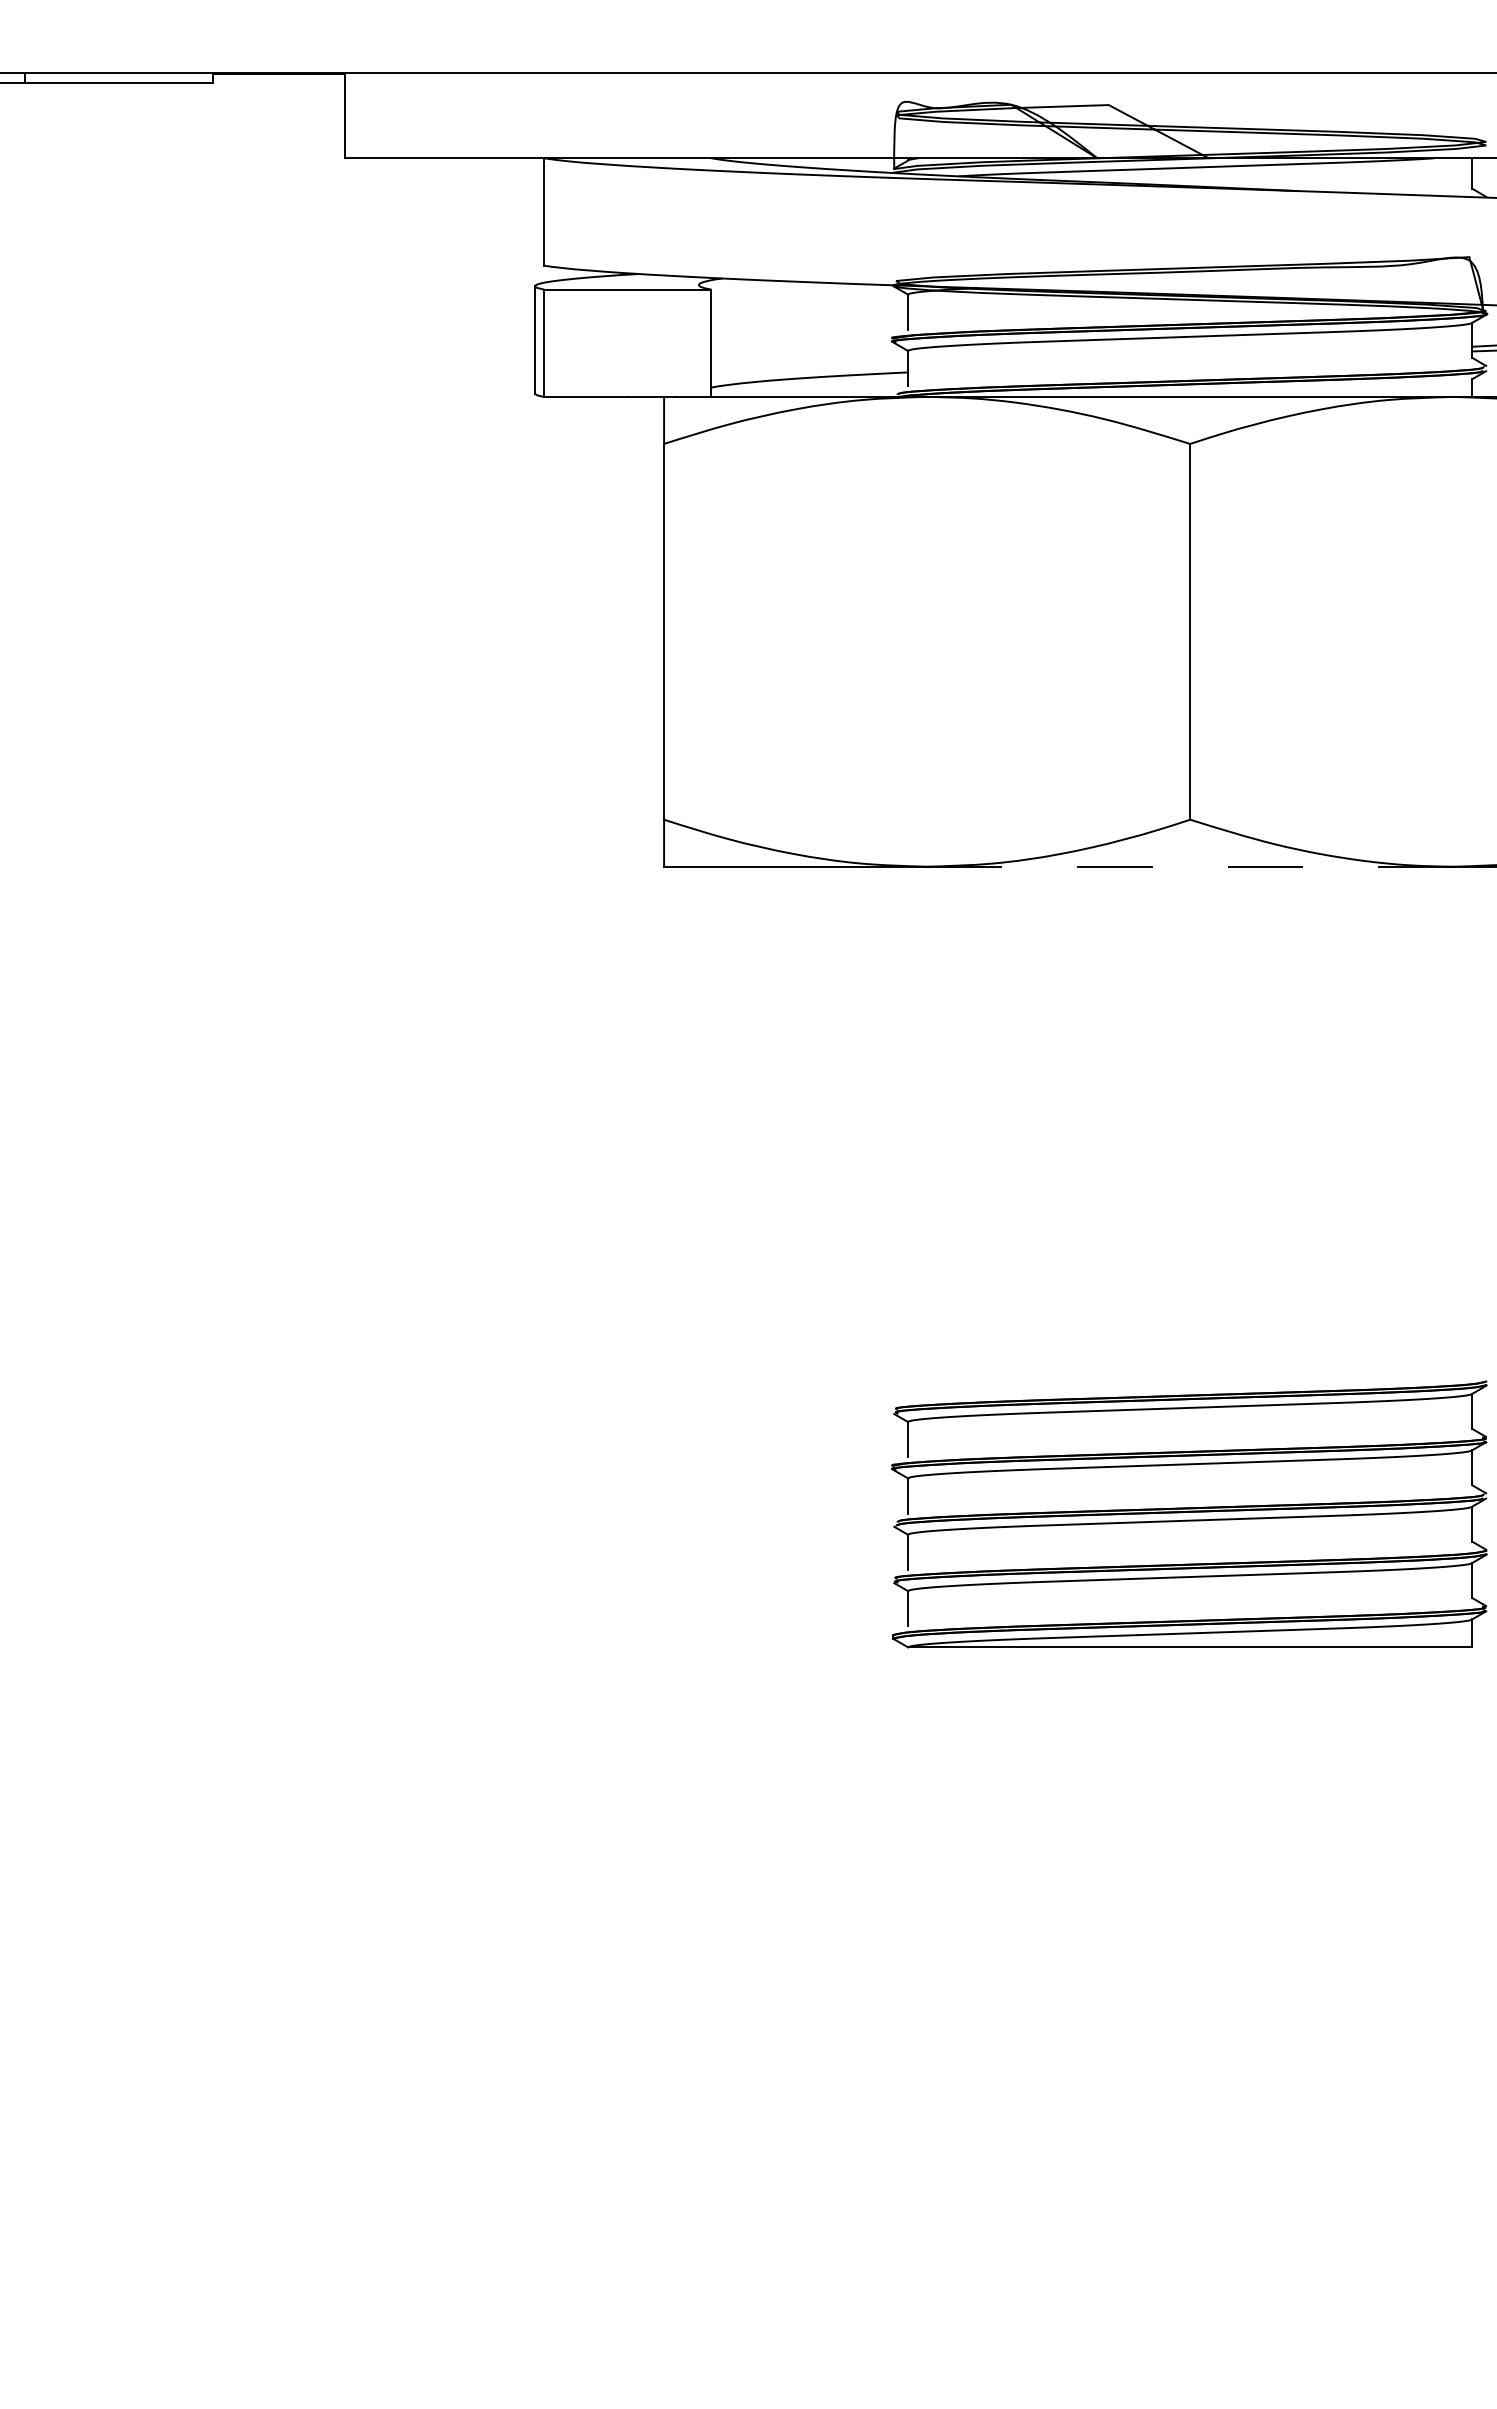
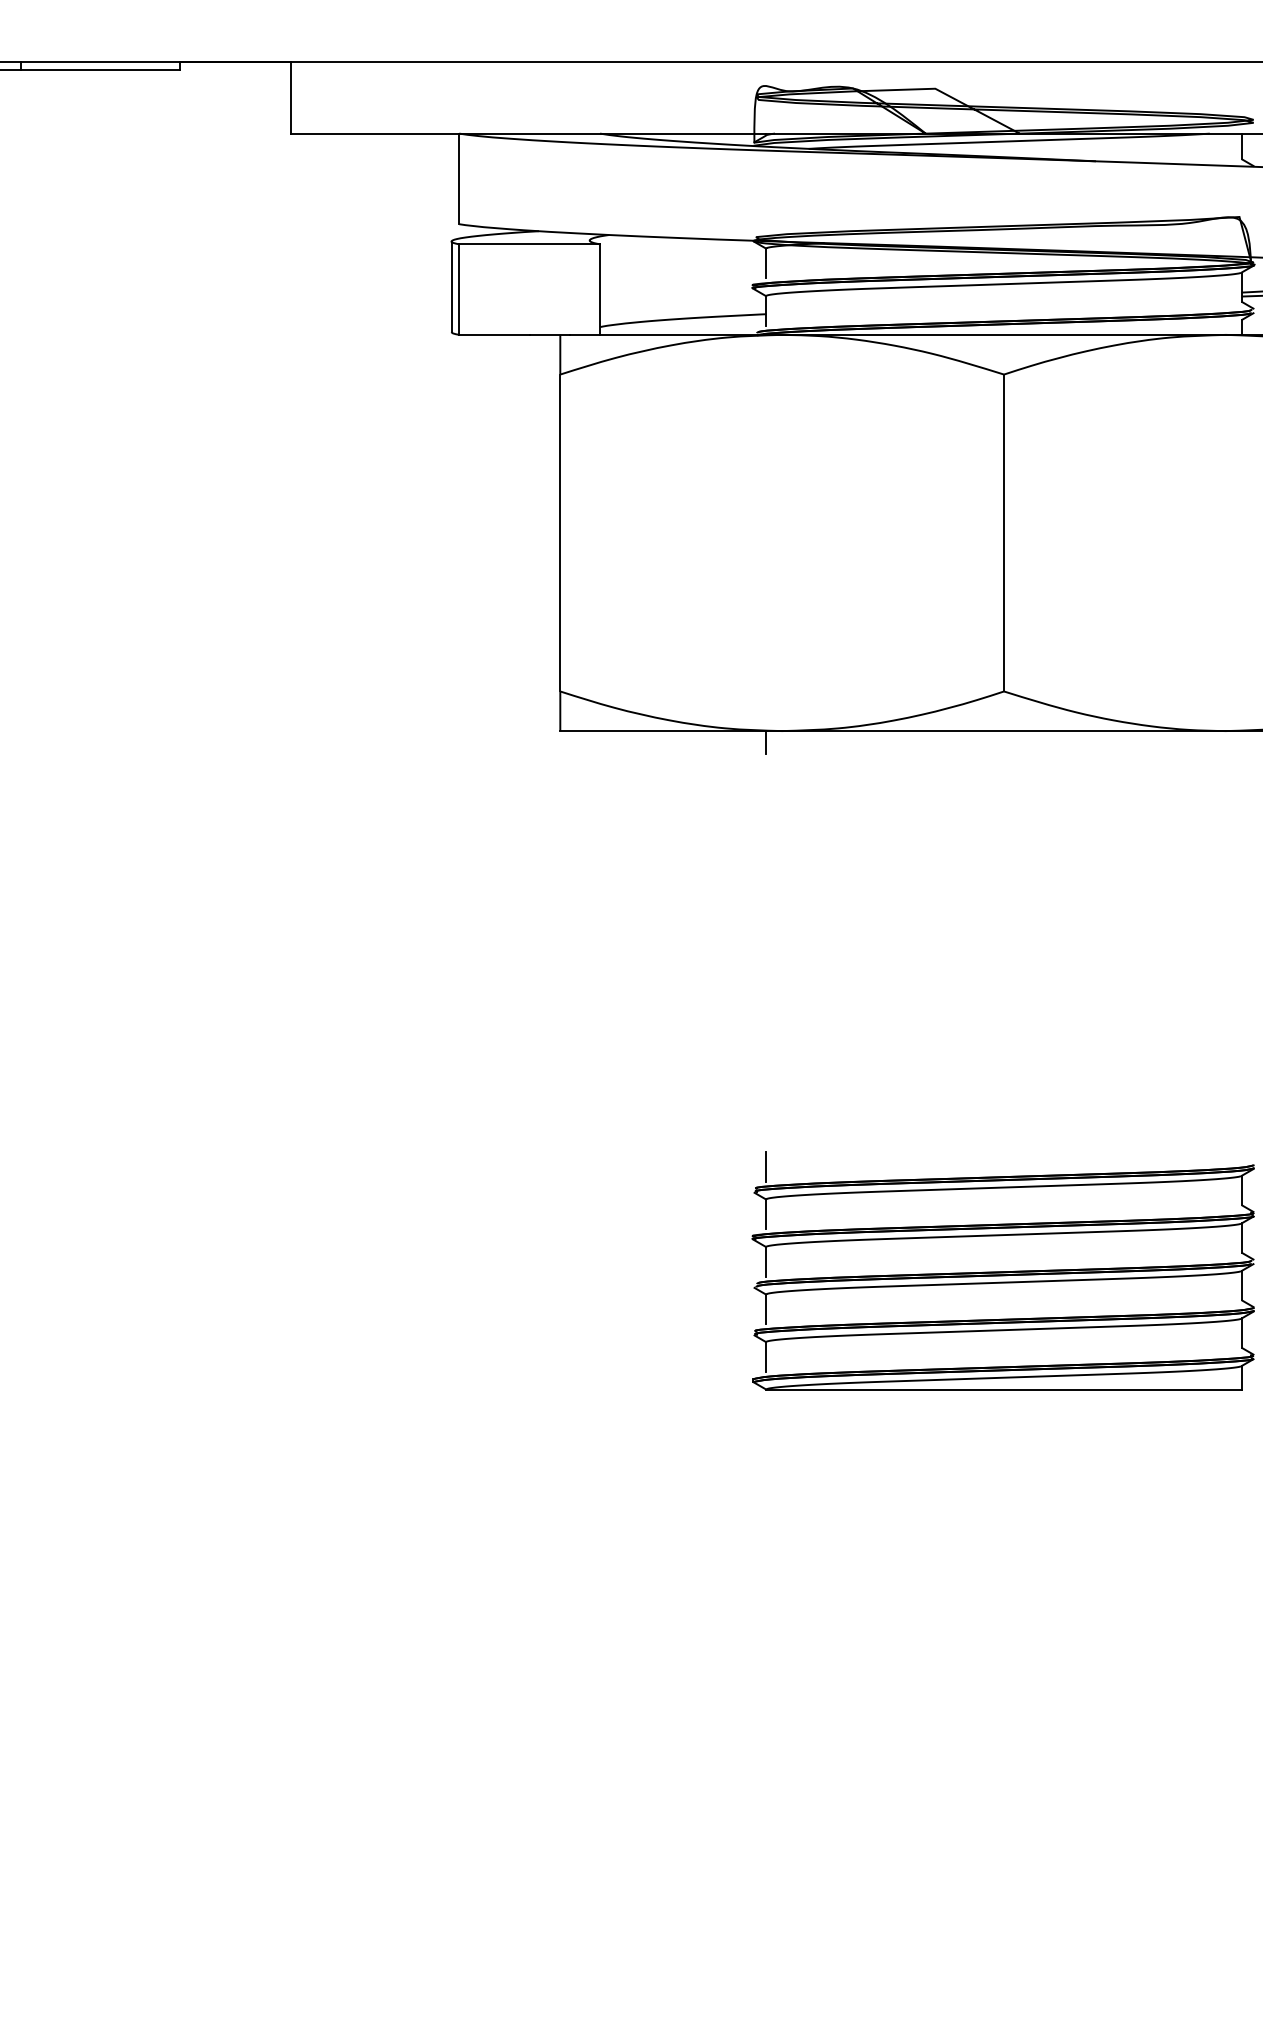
line: (1190, 866) -> (1004, 730), dashed -> solid
line: (908, 879) -> (766, 741), added
line: (908, 1382) -> (766, 1166), added

